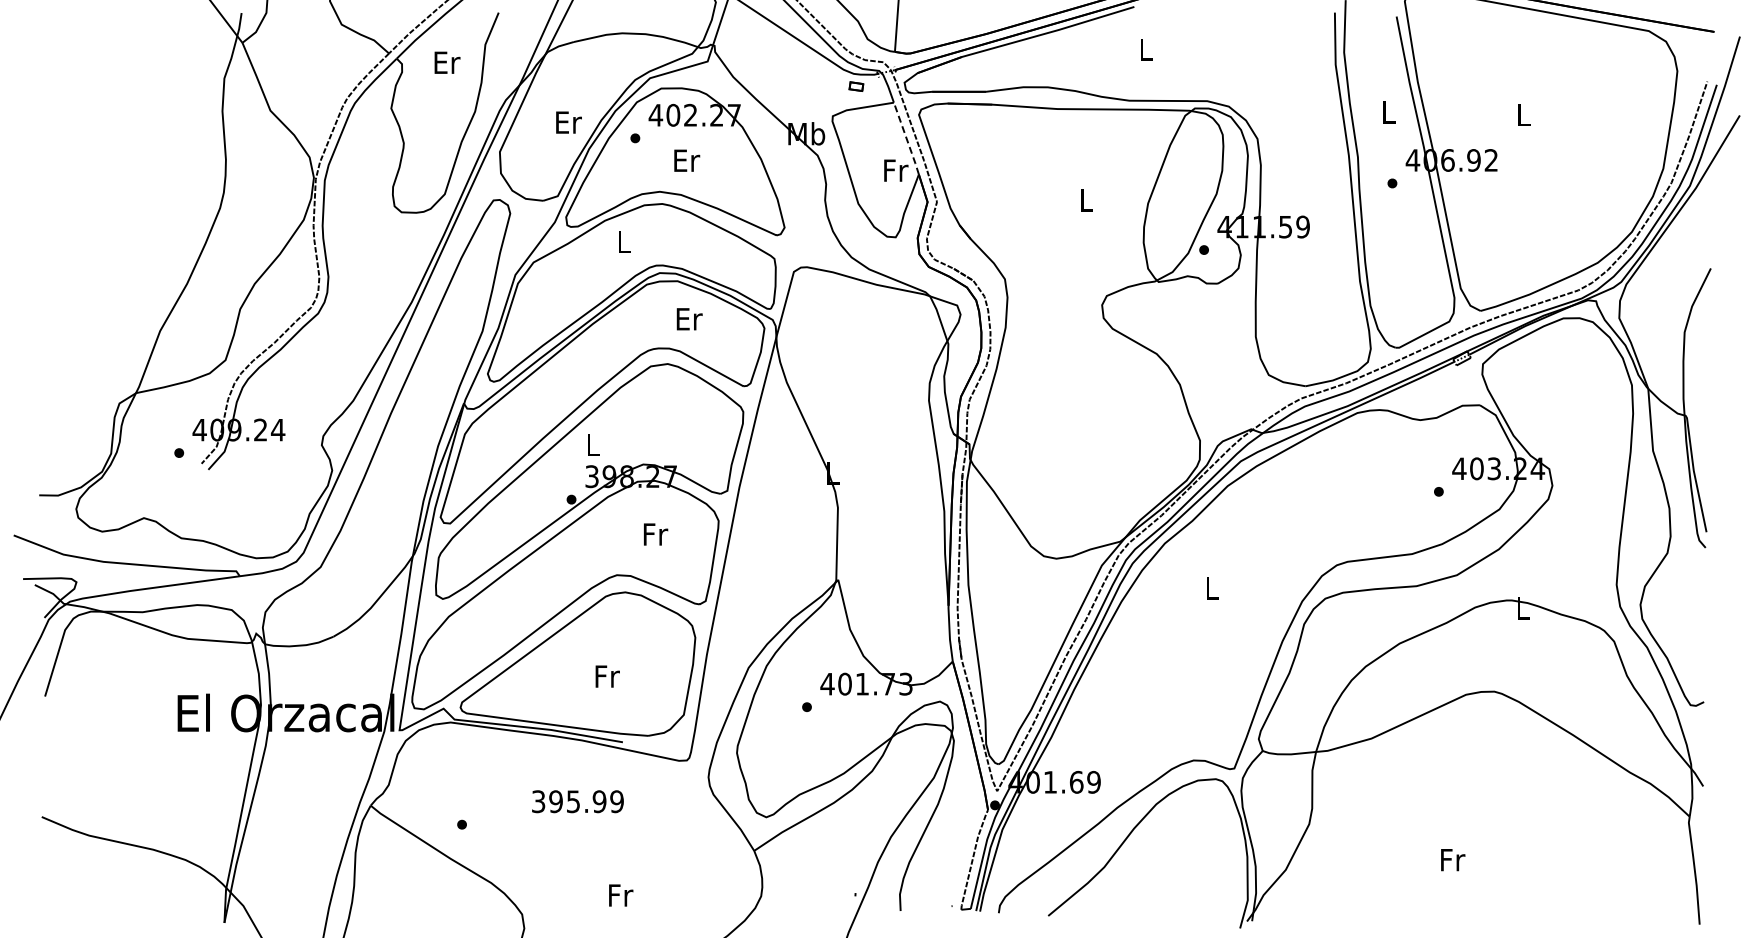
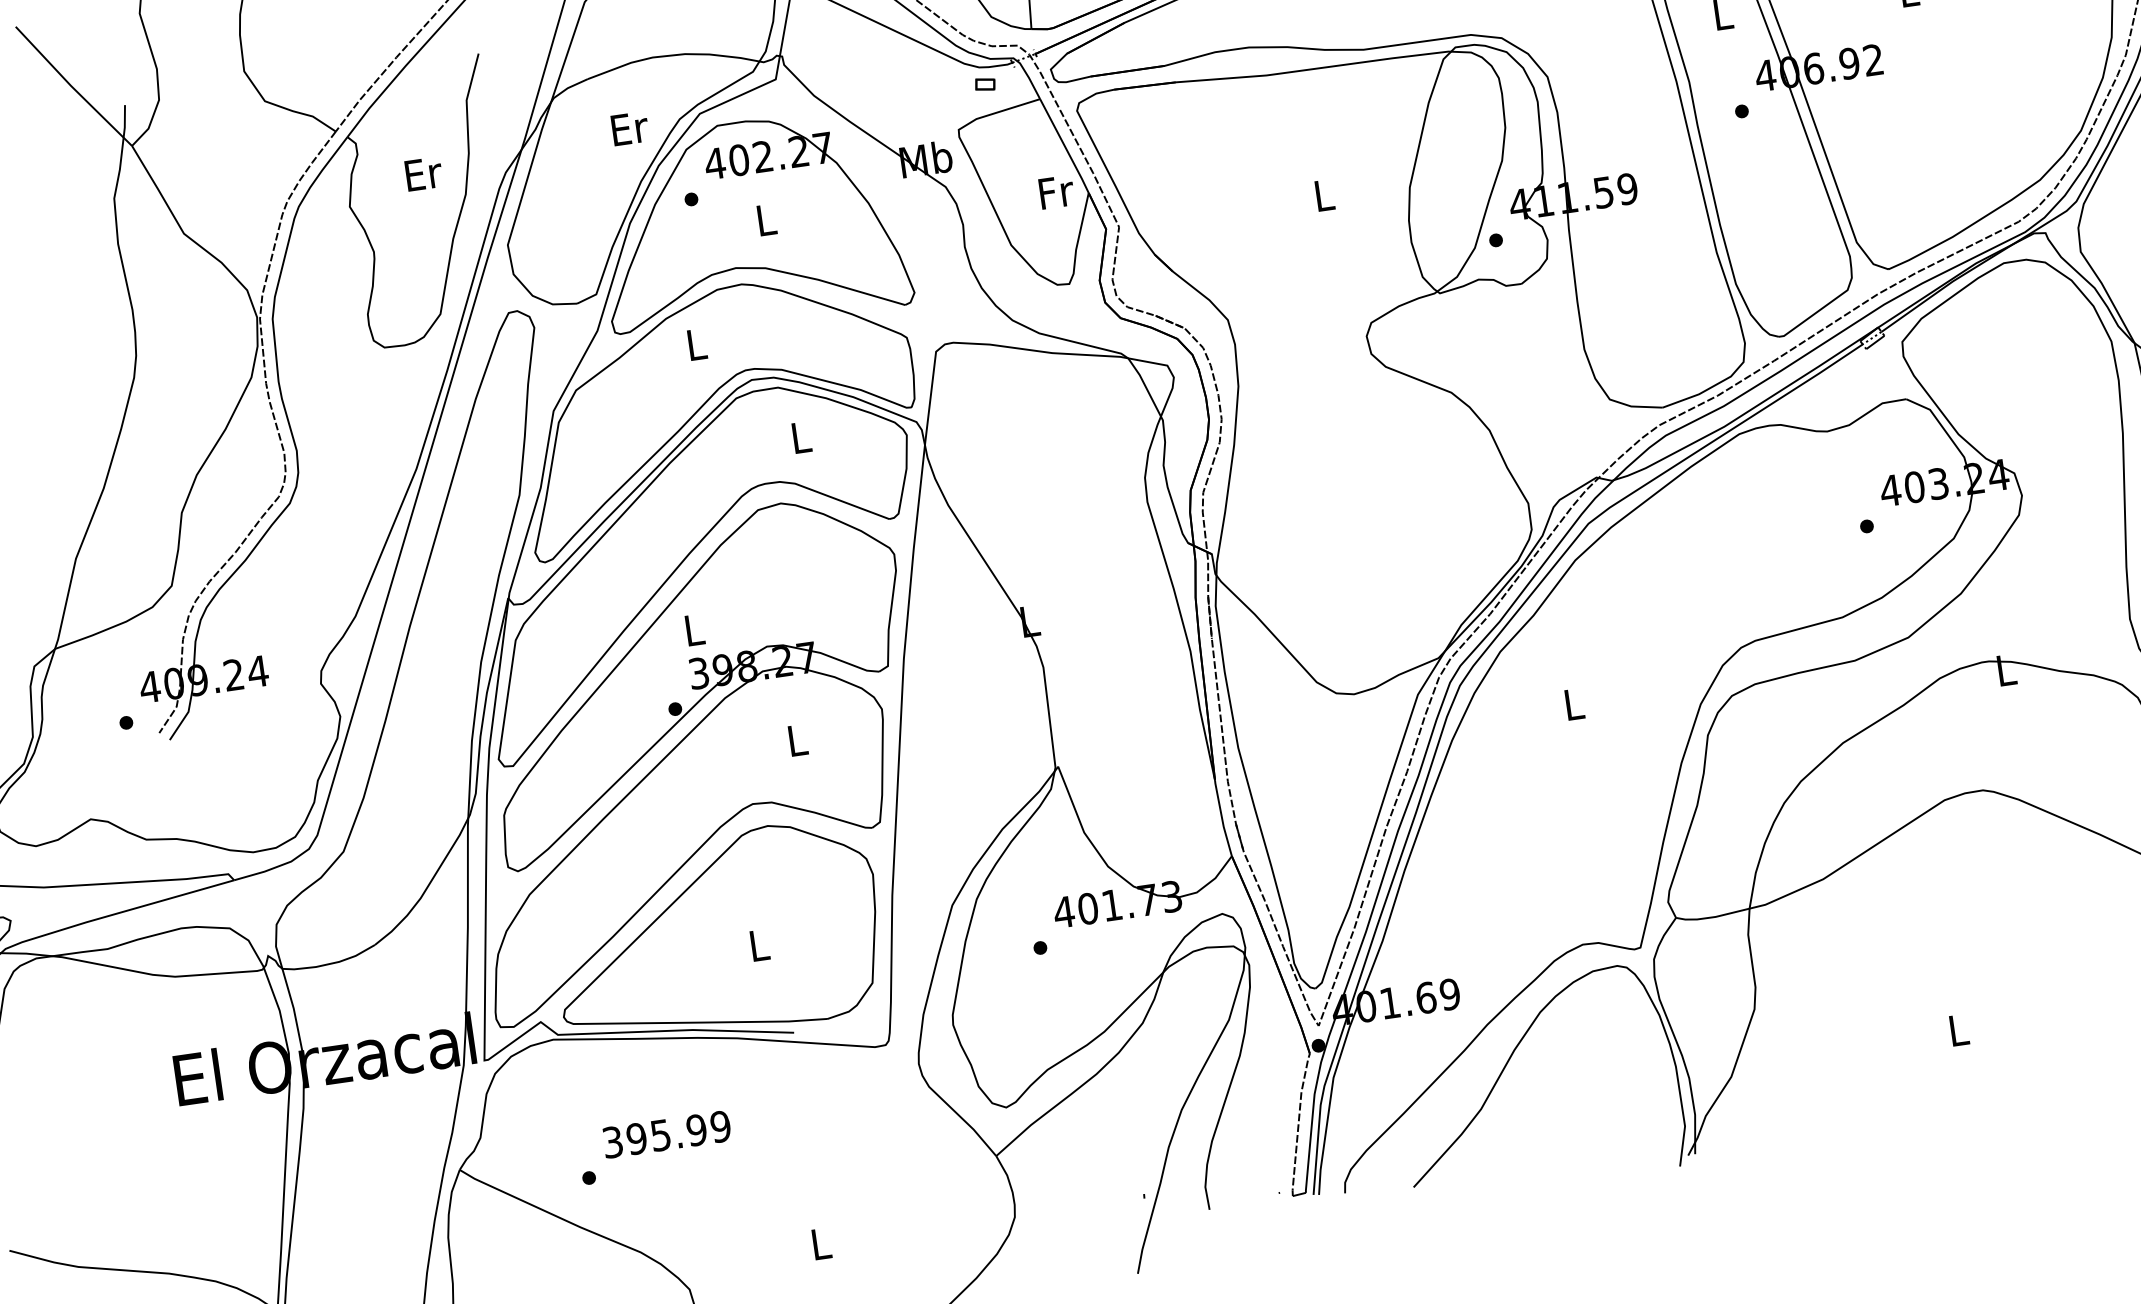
text: (447, 62) -> (423, 173), moved
text: (568, 122) -> (629, 128), moved
line: (906, 139) -> (1064, 147), dashed -> solid
text: (687, 160) -> (767, 219), Er -> L
text: (689, 319) -> (801, 437), Er -> L
text: (655, 534) -> (797, 740), Fr -> L
text: (607, 676) -> (759, 945), Fr -> L
text: (577, 801) -> (666, 1134), moved
text: (1453, 860) -> (1960, 1030), Fr -> L
text: (621, 895) -> (822, 1243), Fr -> L

